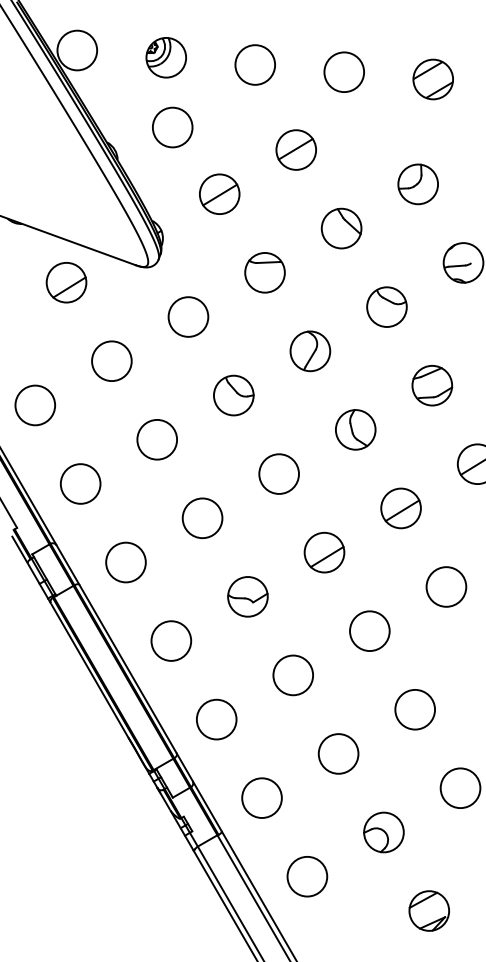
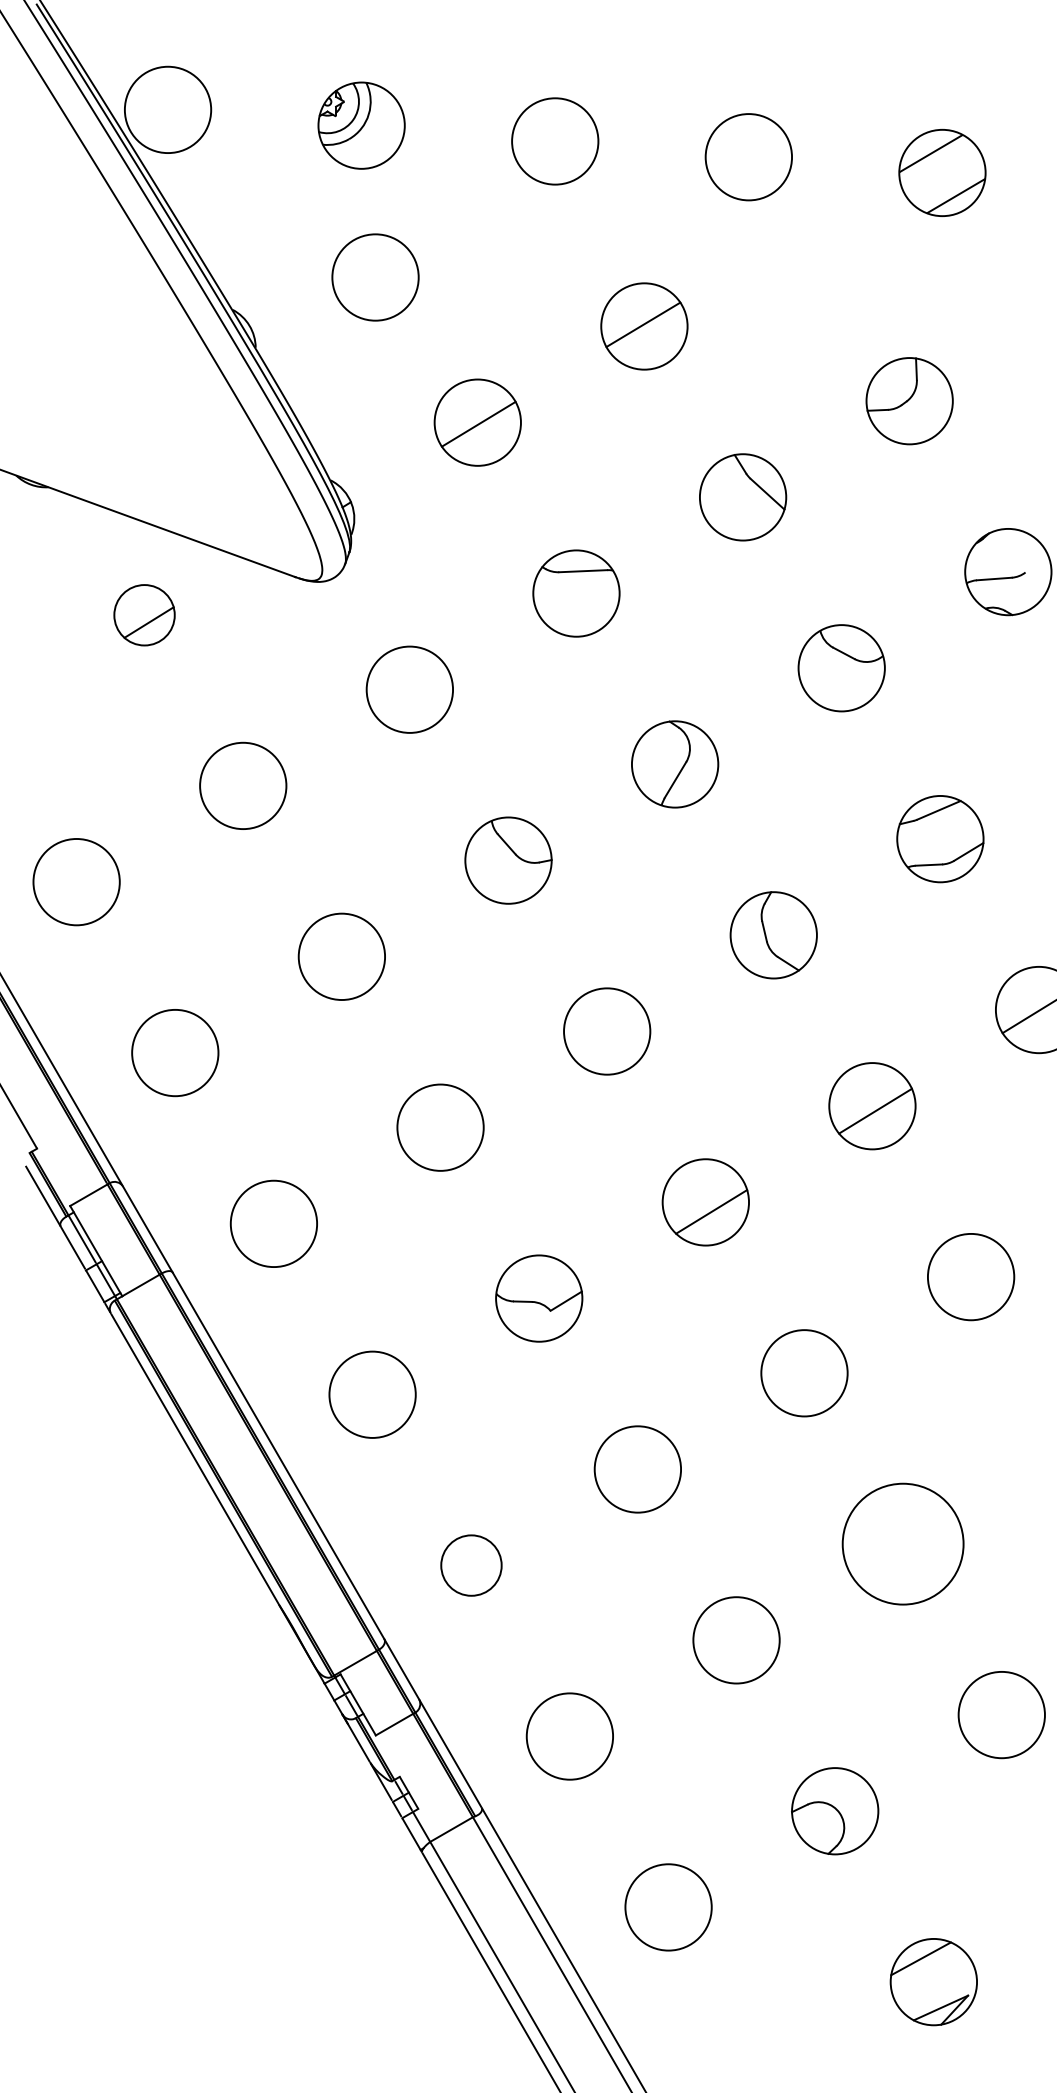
part: (66, 282) -> (144, 614), size x0.7
circle: (415, 709) -> (903, 1543), size x1.4
circle: (216, 719) -> (470, 1565), size x0.7

